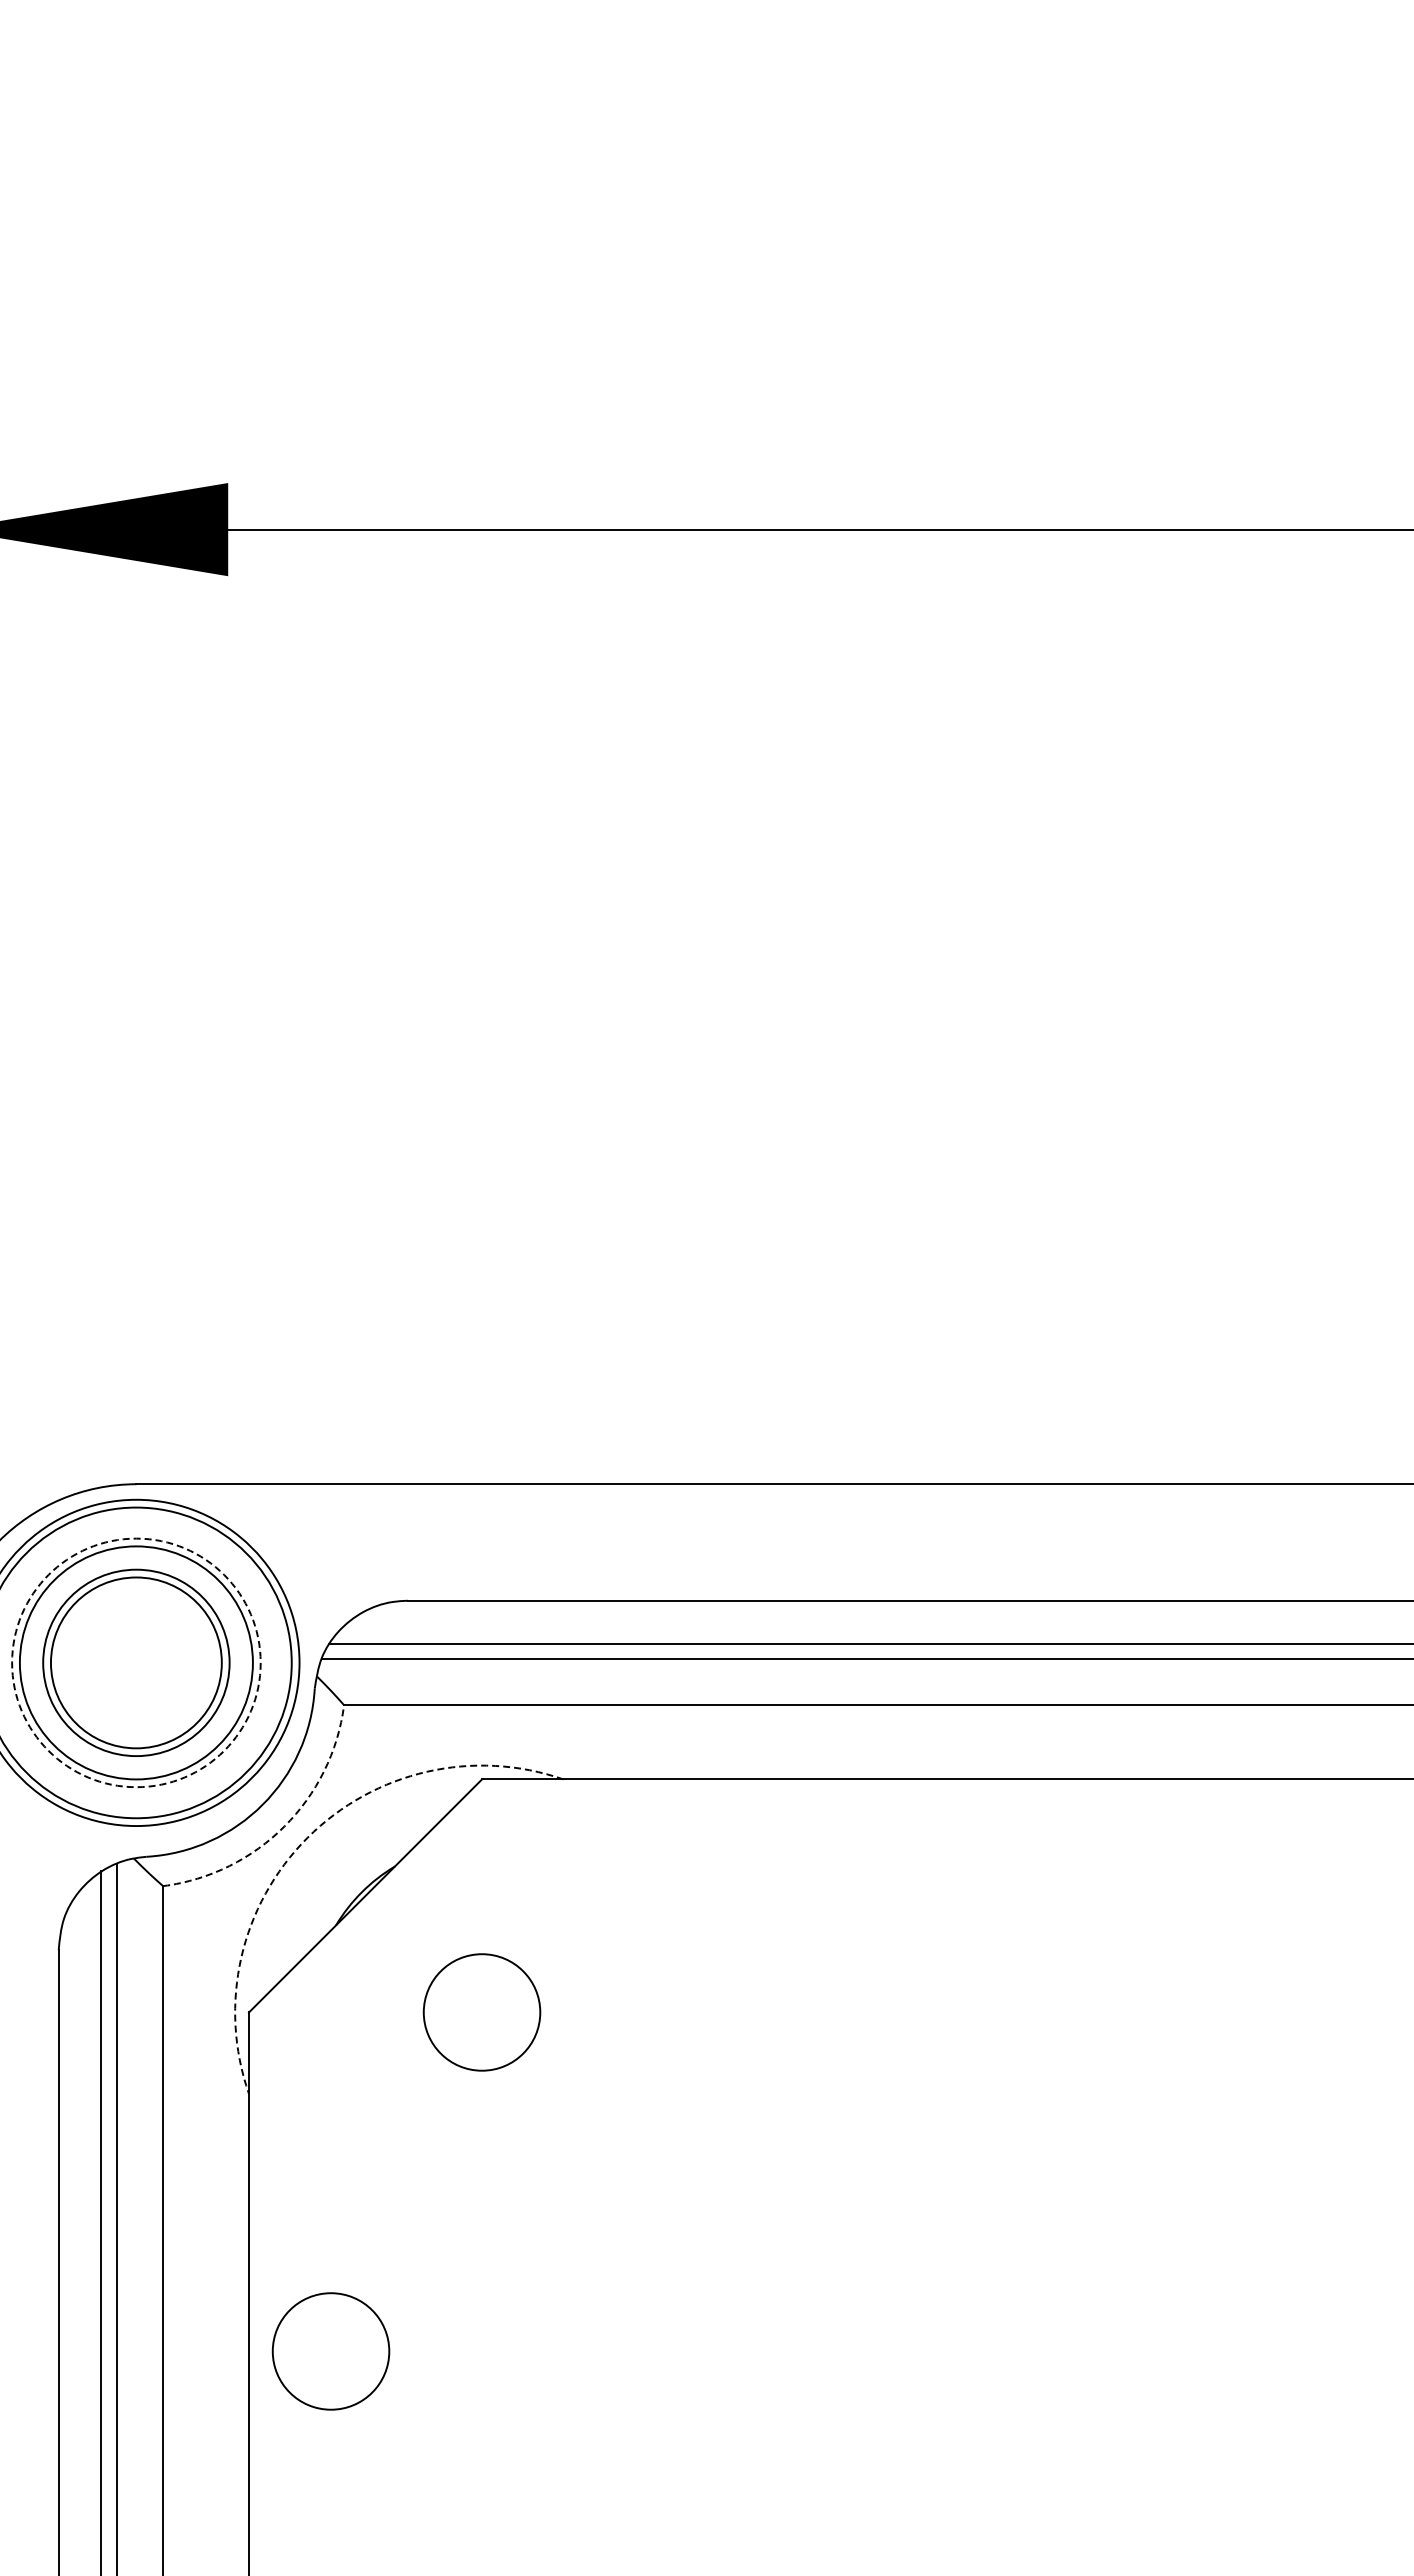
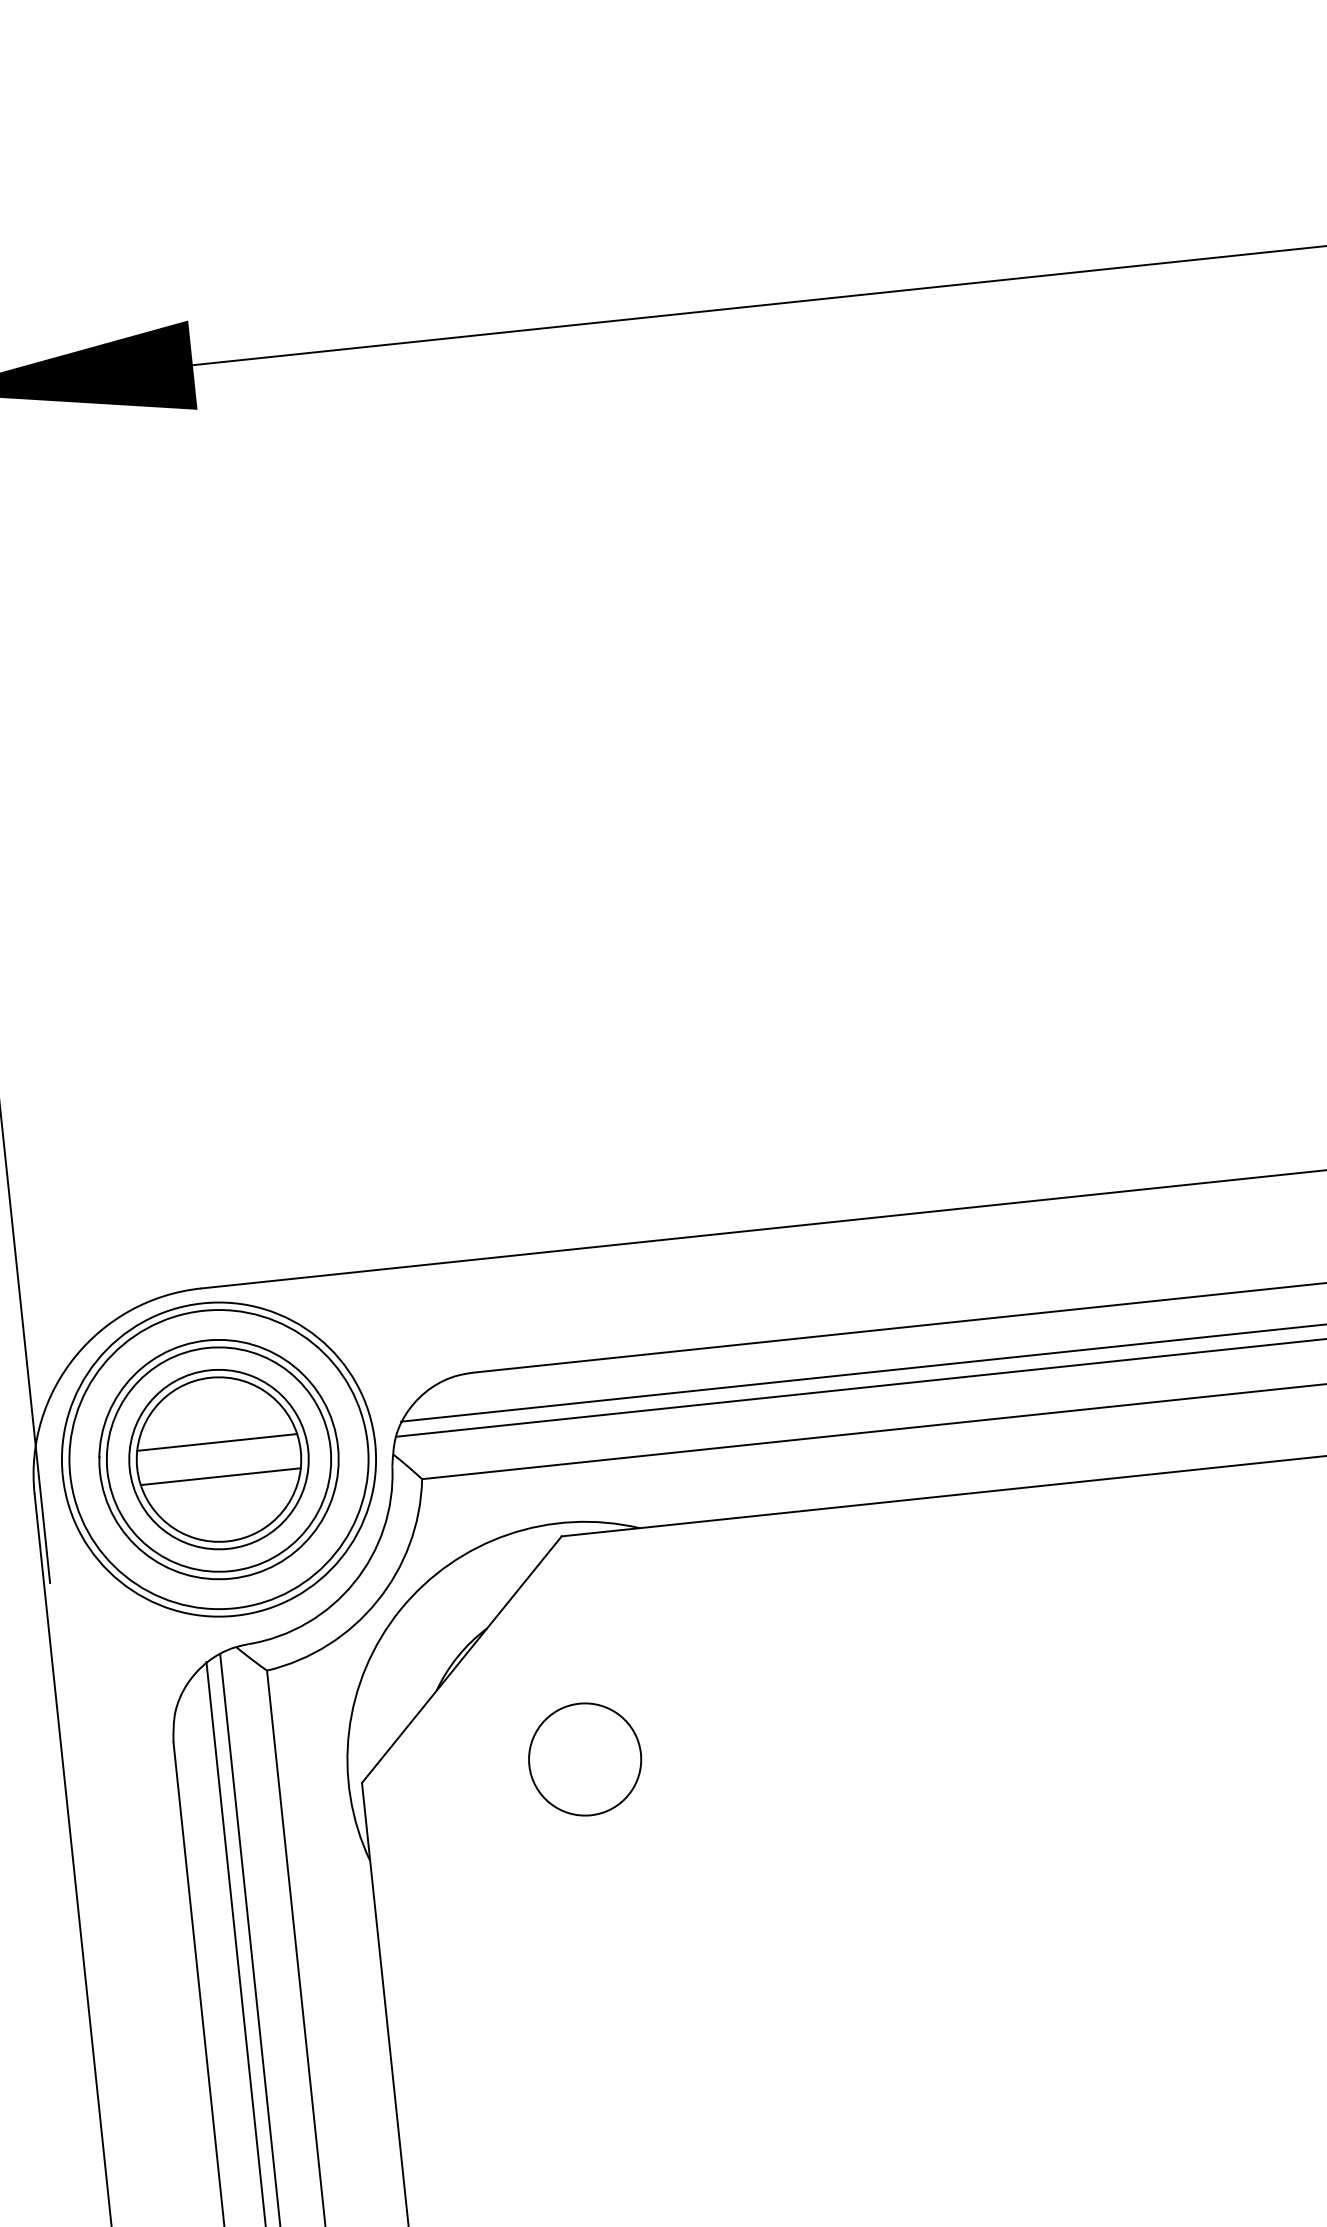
line: (135, 1645) -> (216, 1443), added
circle: (136, 1662) -> (219, 1459), dashed -> solid
line: (135, 1680) -> (219, 1476), added
arc: (284, 1826) -> (377, 1601), dashed -> solid
arc: (307, 1837) -> (400, 1609), dashed -> solid
circle: (330, 2351) -> (474, 2099), removed

